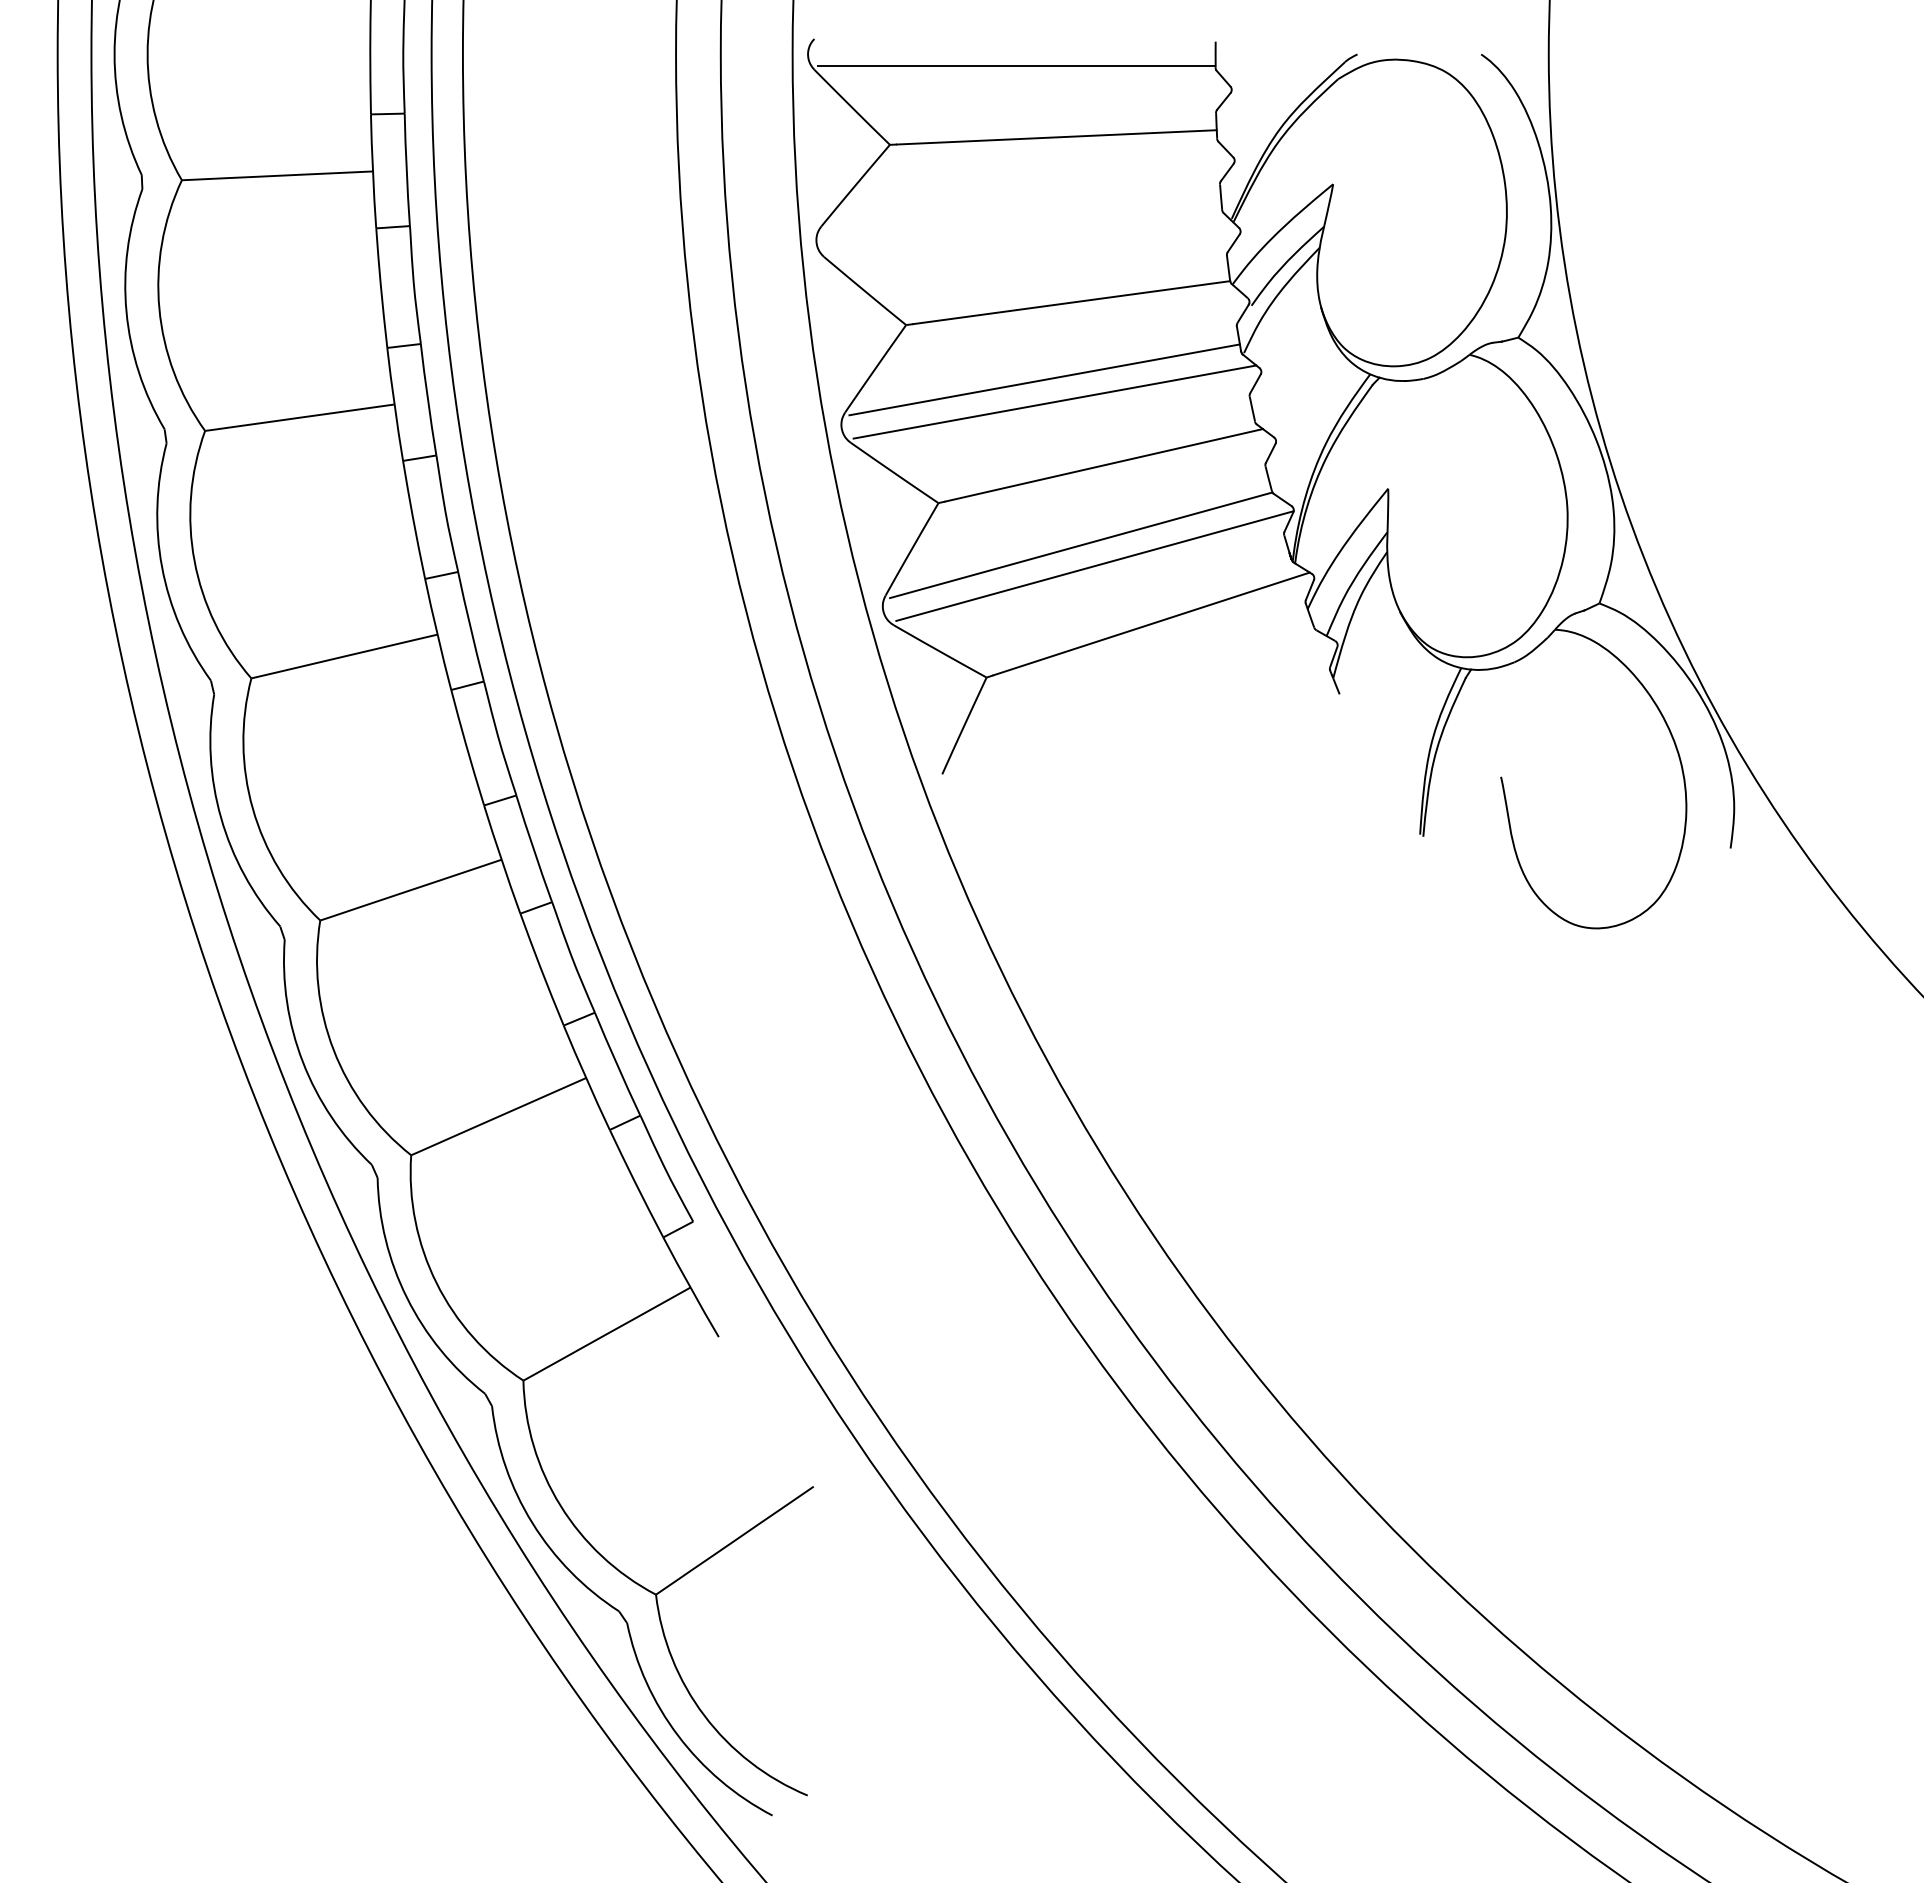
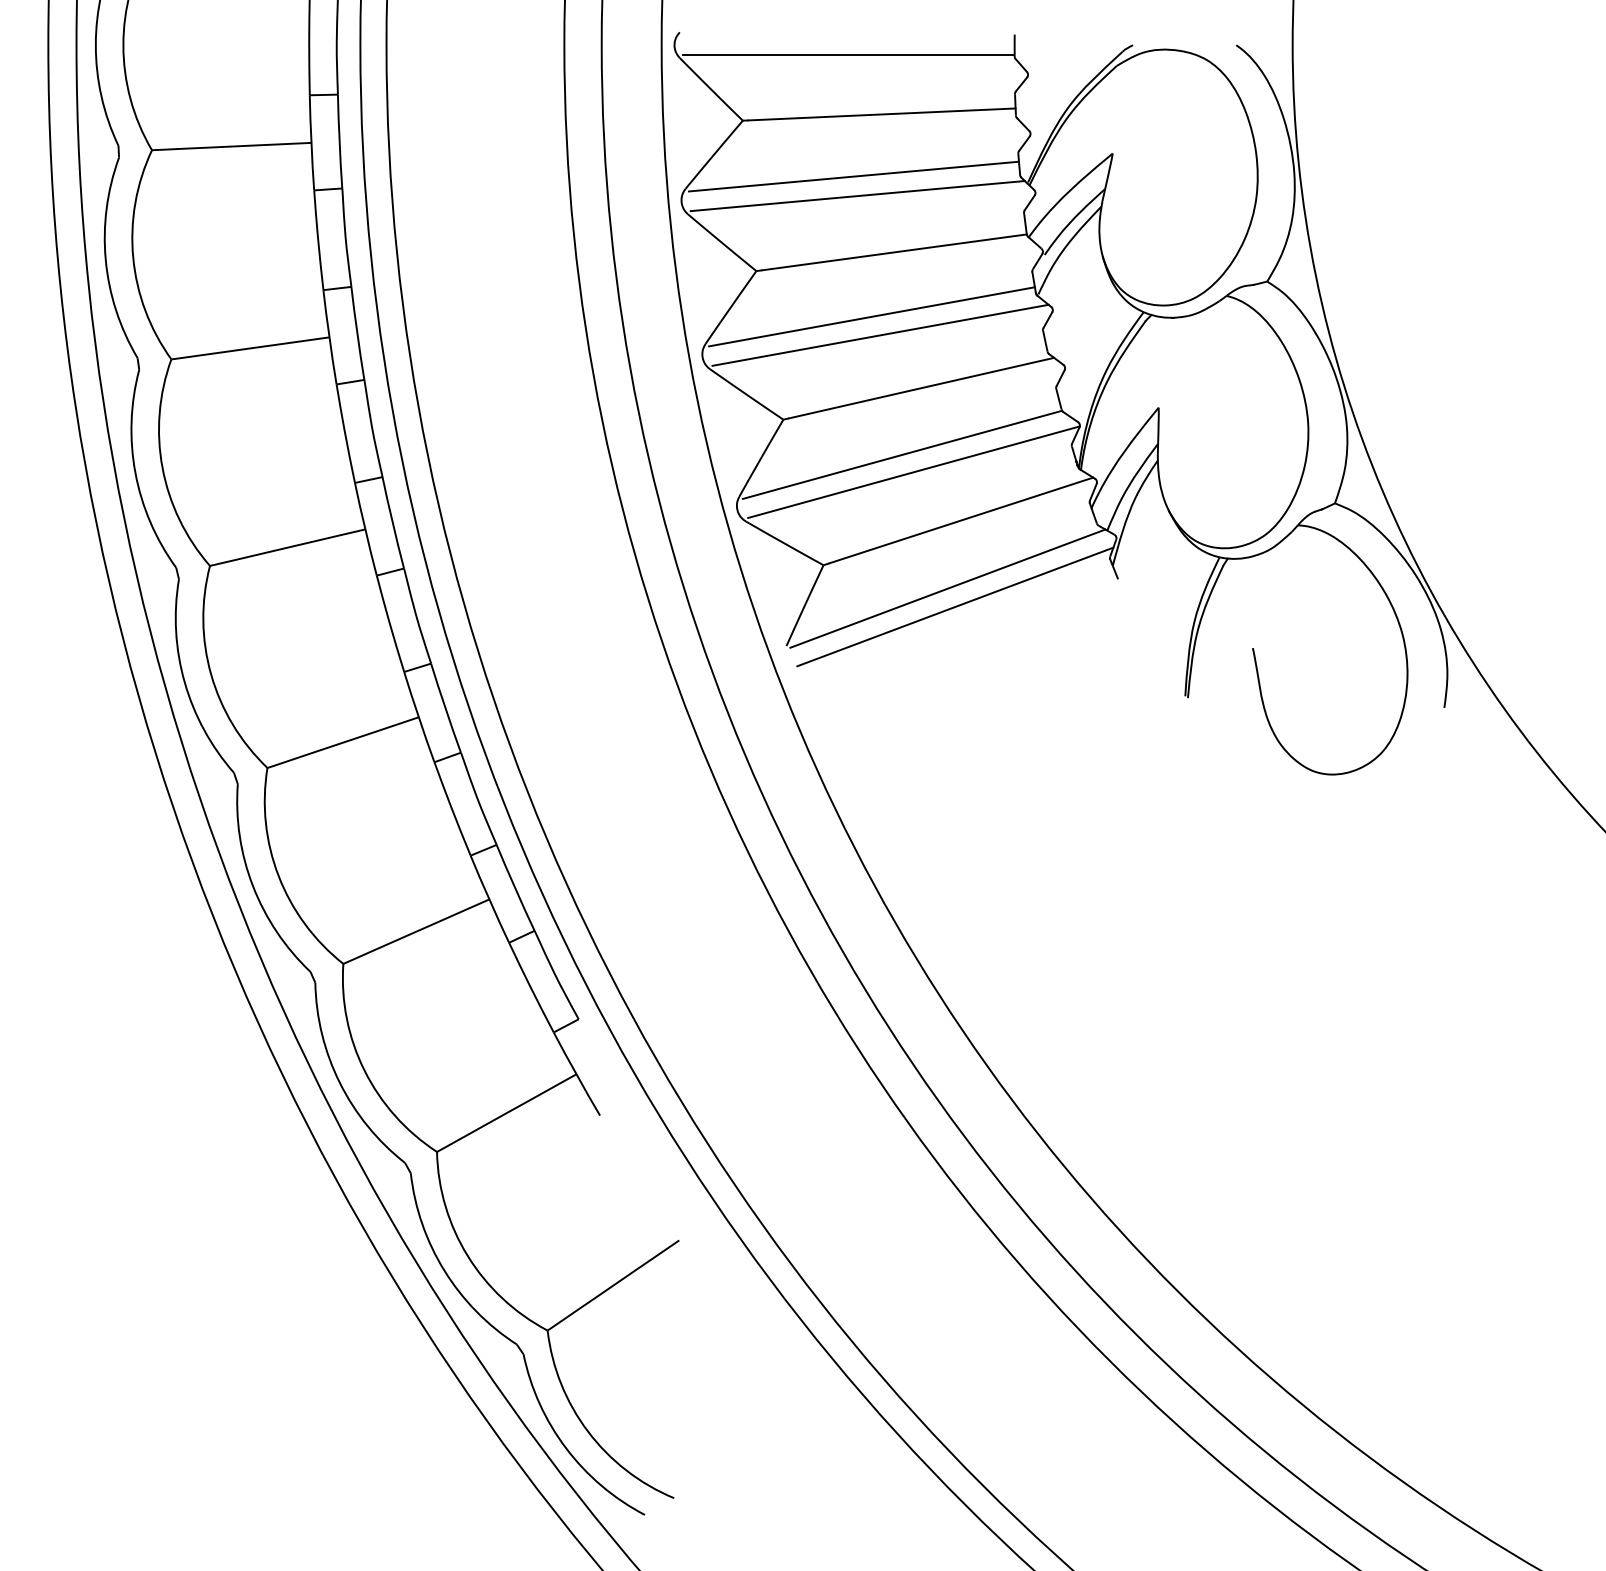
line: (1022, 211) -> (853, 176), added
line: (1027, 235) -> (857, 196), added
line: (1135, 705) -> (947, 588), added
line: (1144, 727) -> (955, 606), added

